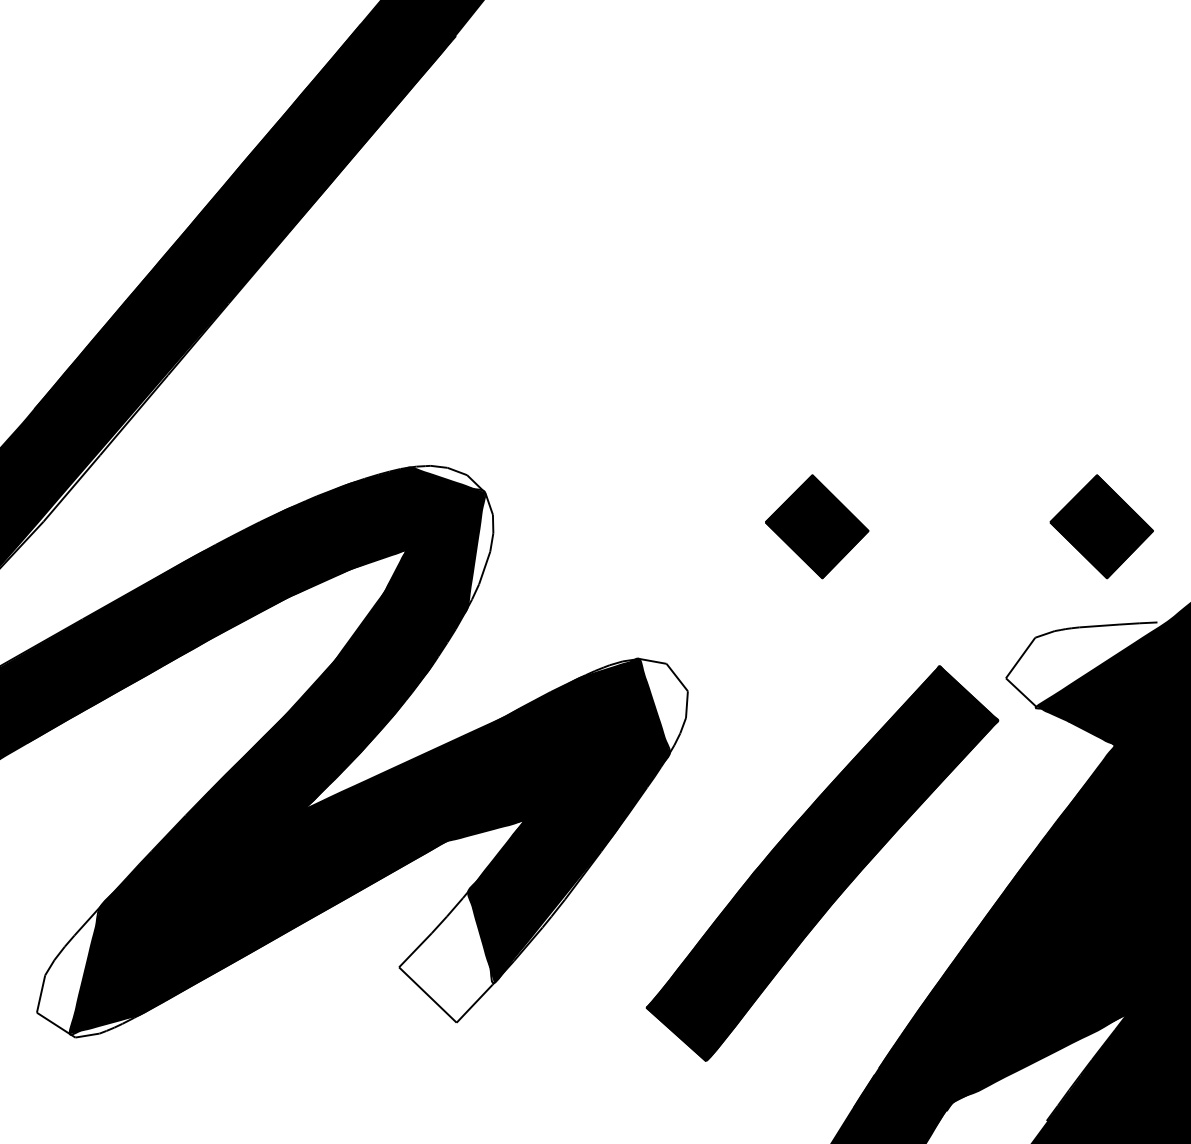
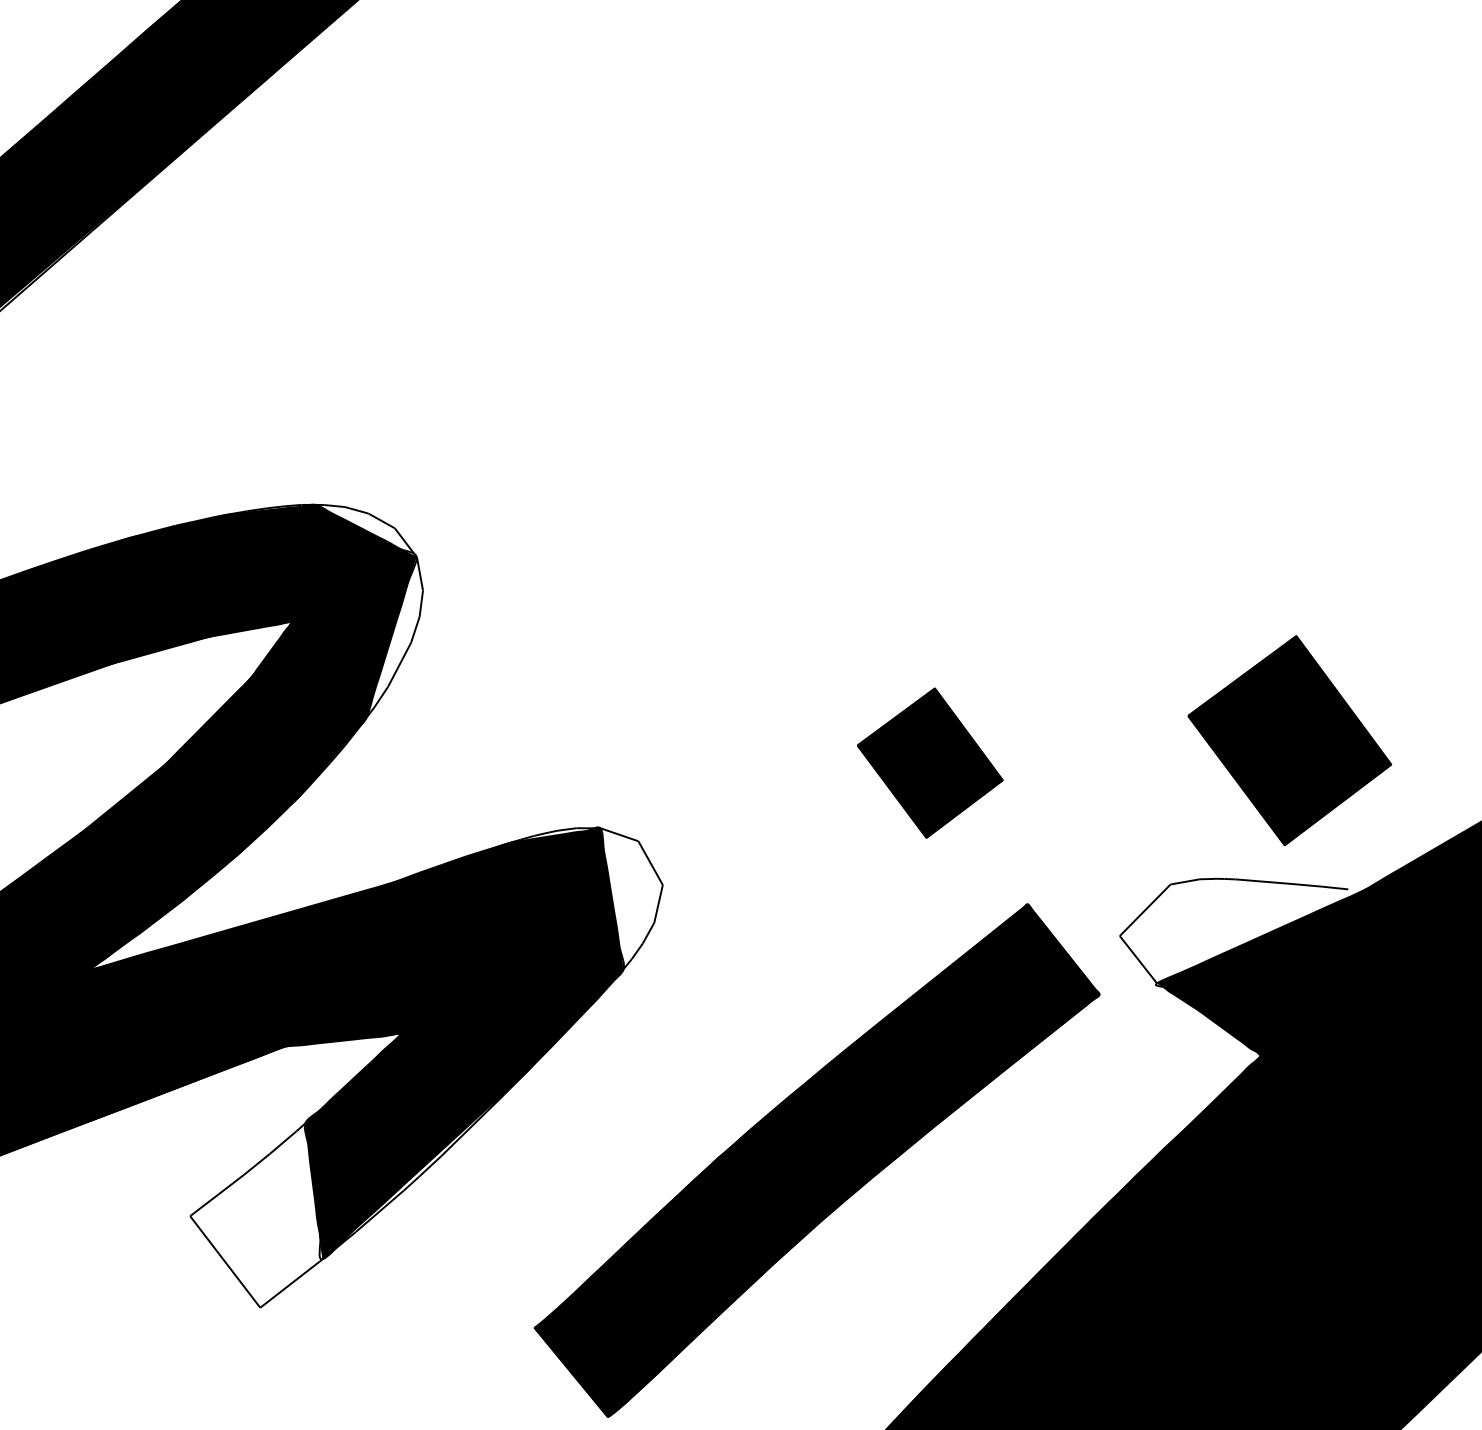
part: (817, 526) -> (930, 762), moved
part: (1101, 526) -> (1289, 740), size x1.4

